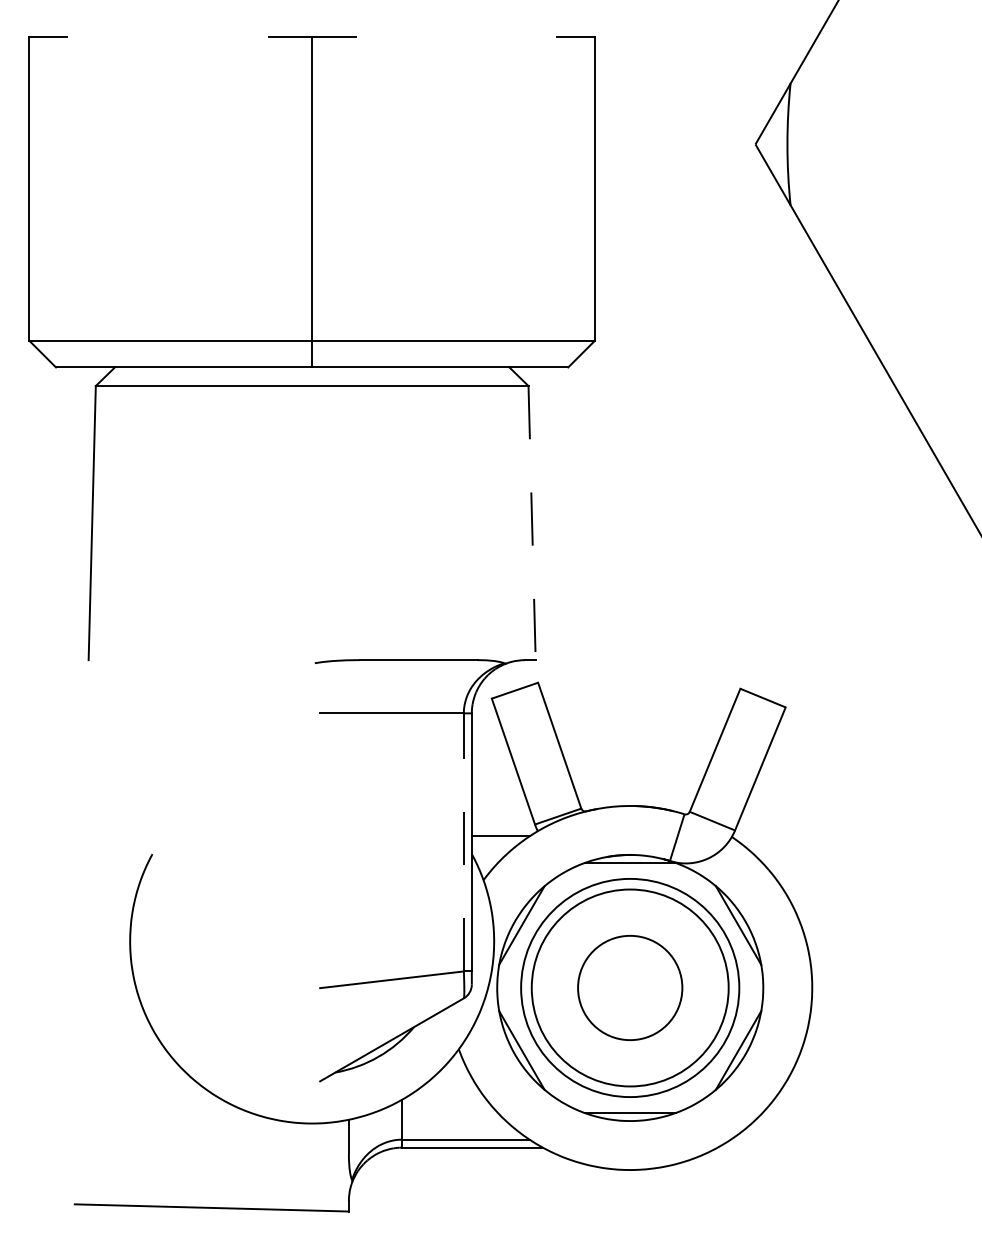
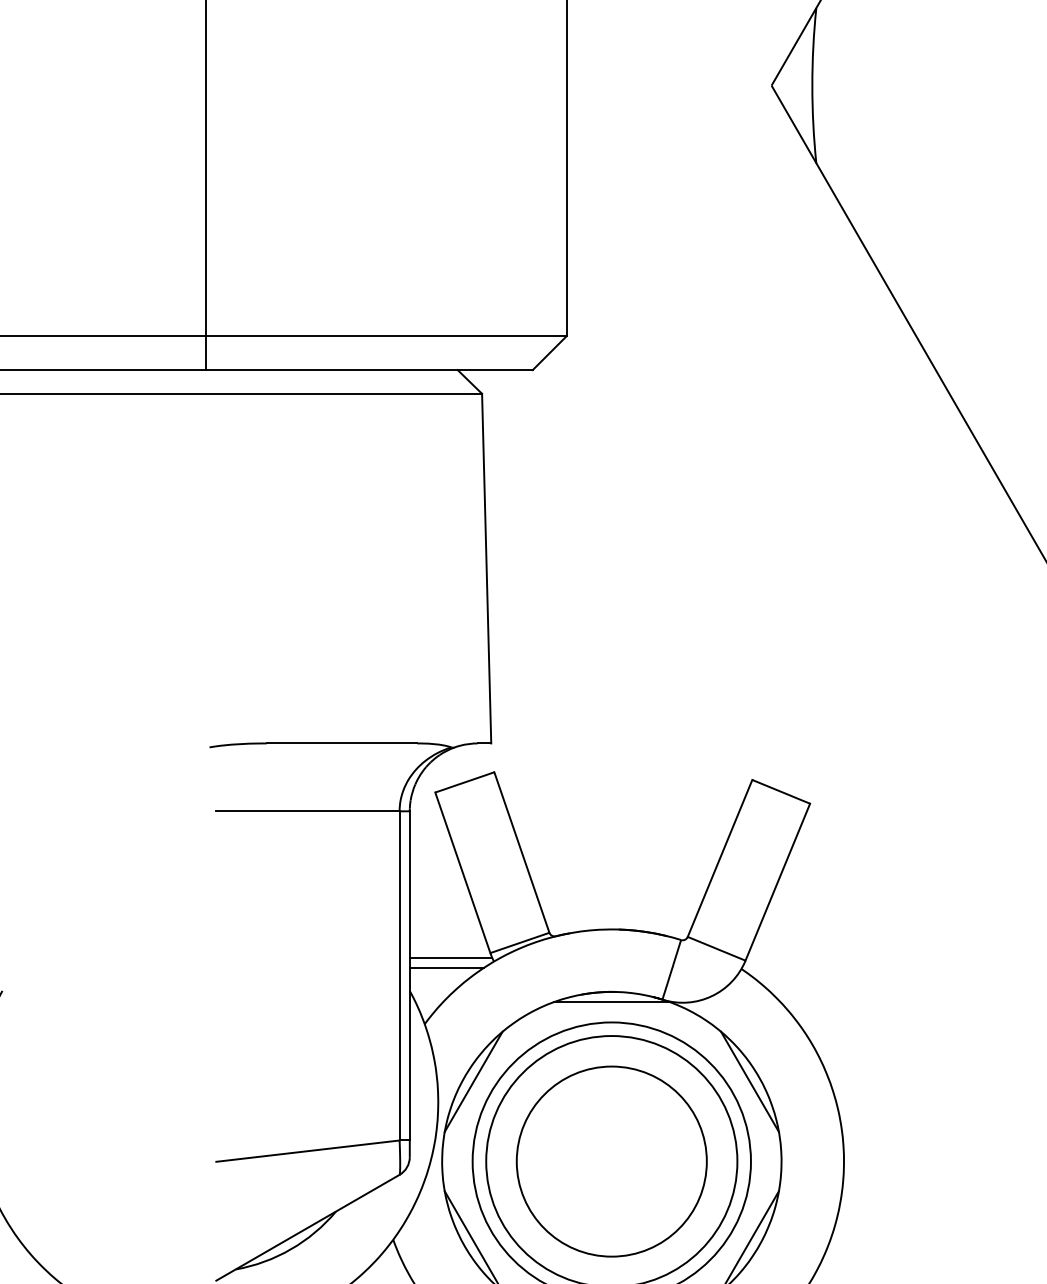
line: (532, 523) -> (487, 569), dashed -> solid
line: (503, 828) -> (450, 958), added
line: (463, 841) -> (399, 974), dashed -> solid
circle: (629, 987) -> (610, 1160), size x1.43

